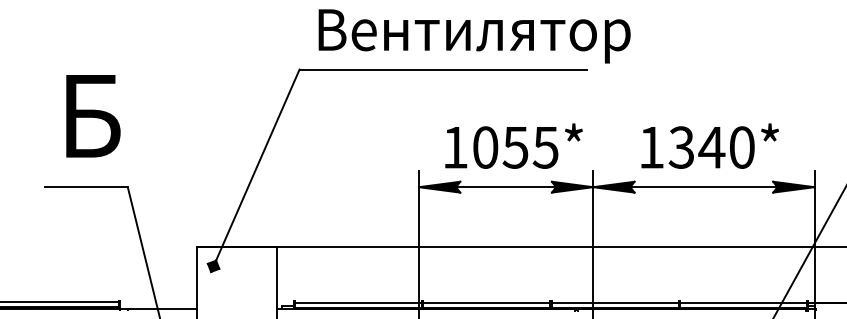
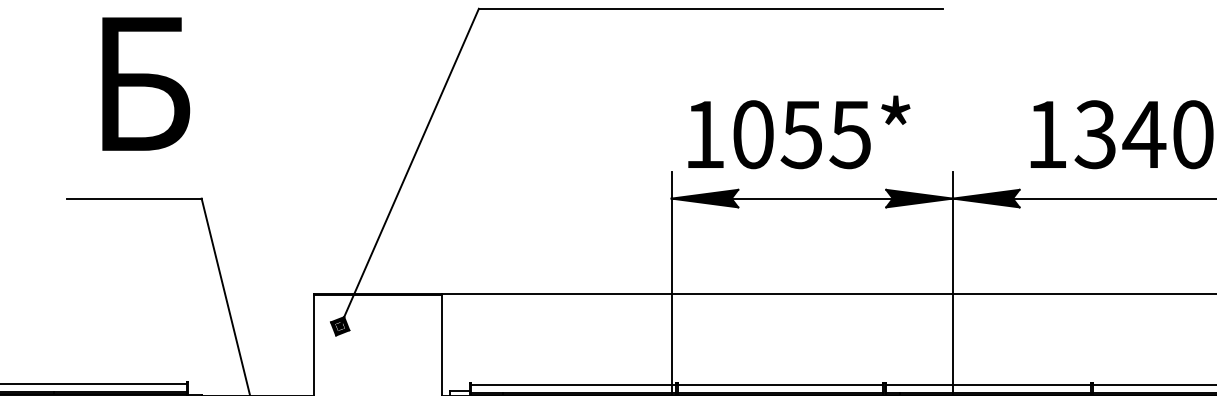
text: (513, 145) -> (798, 131), moved

